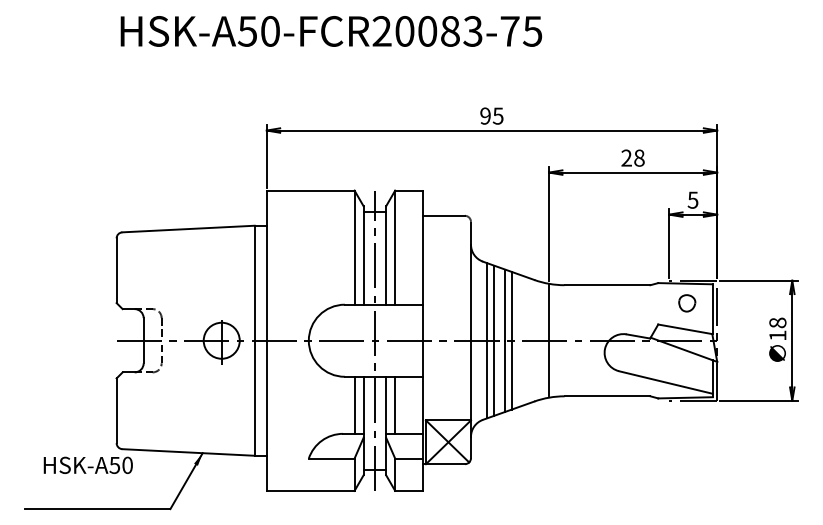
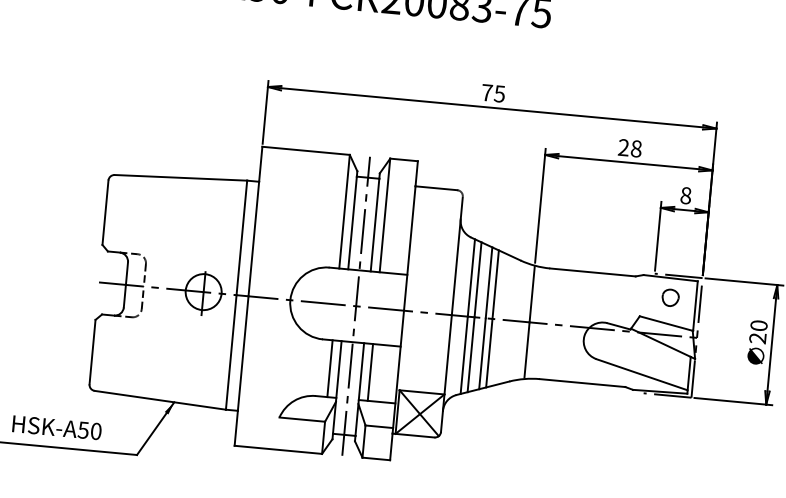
text: (485, 115) -> (487, 92), 95 -> 75
text: (692, 199) -> (685, 194), 5 -> 8
text: (777, 328) -> (758, 331), 18 -> 20
text: (87, 464) -> (56, 426), moved

